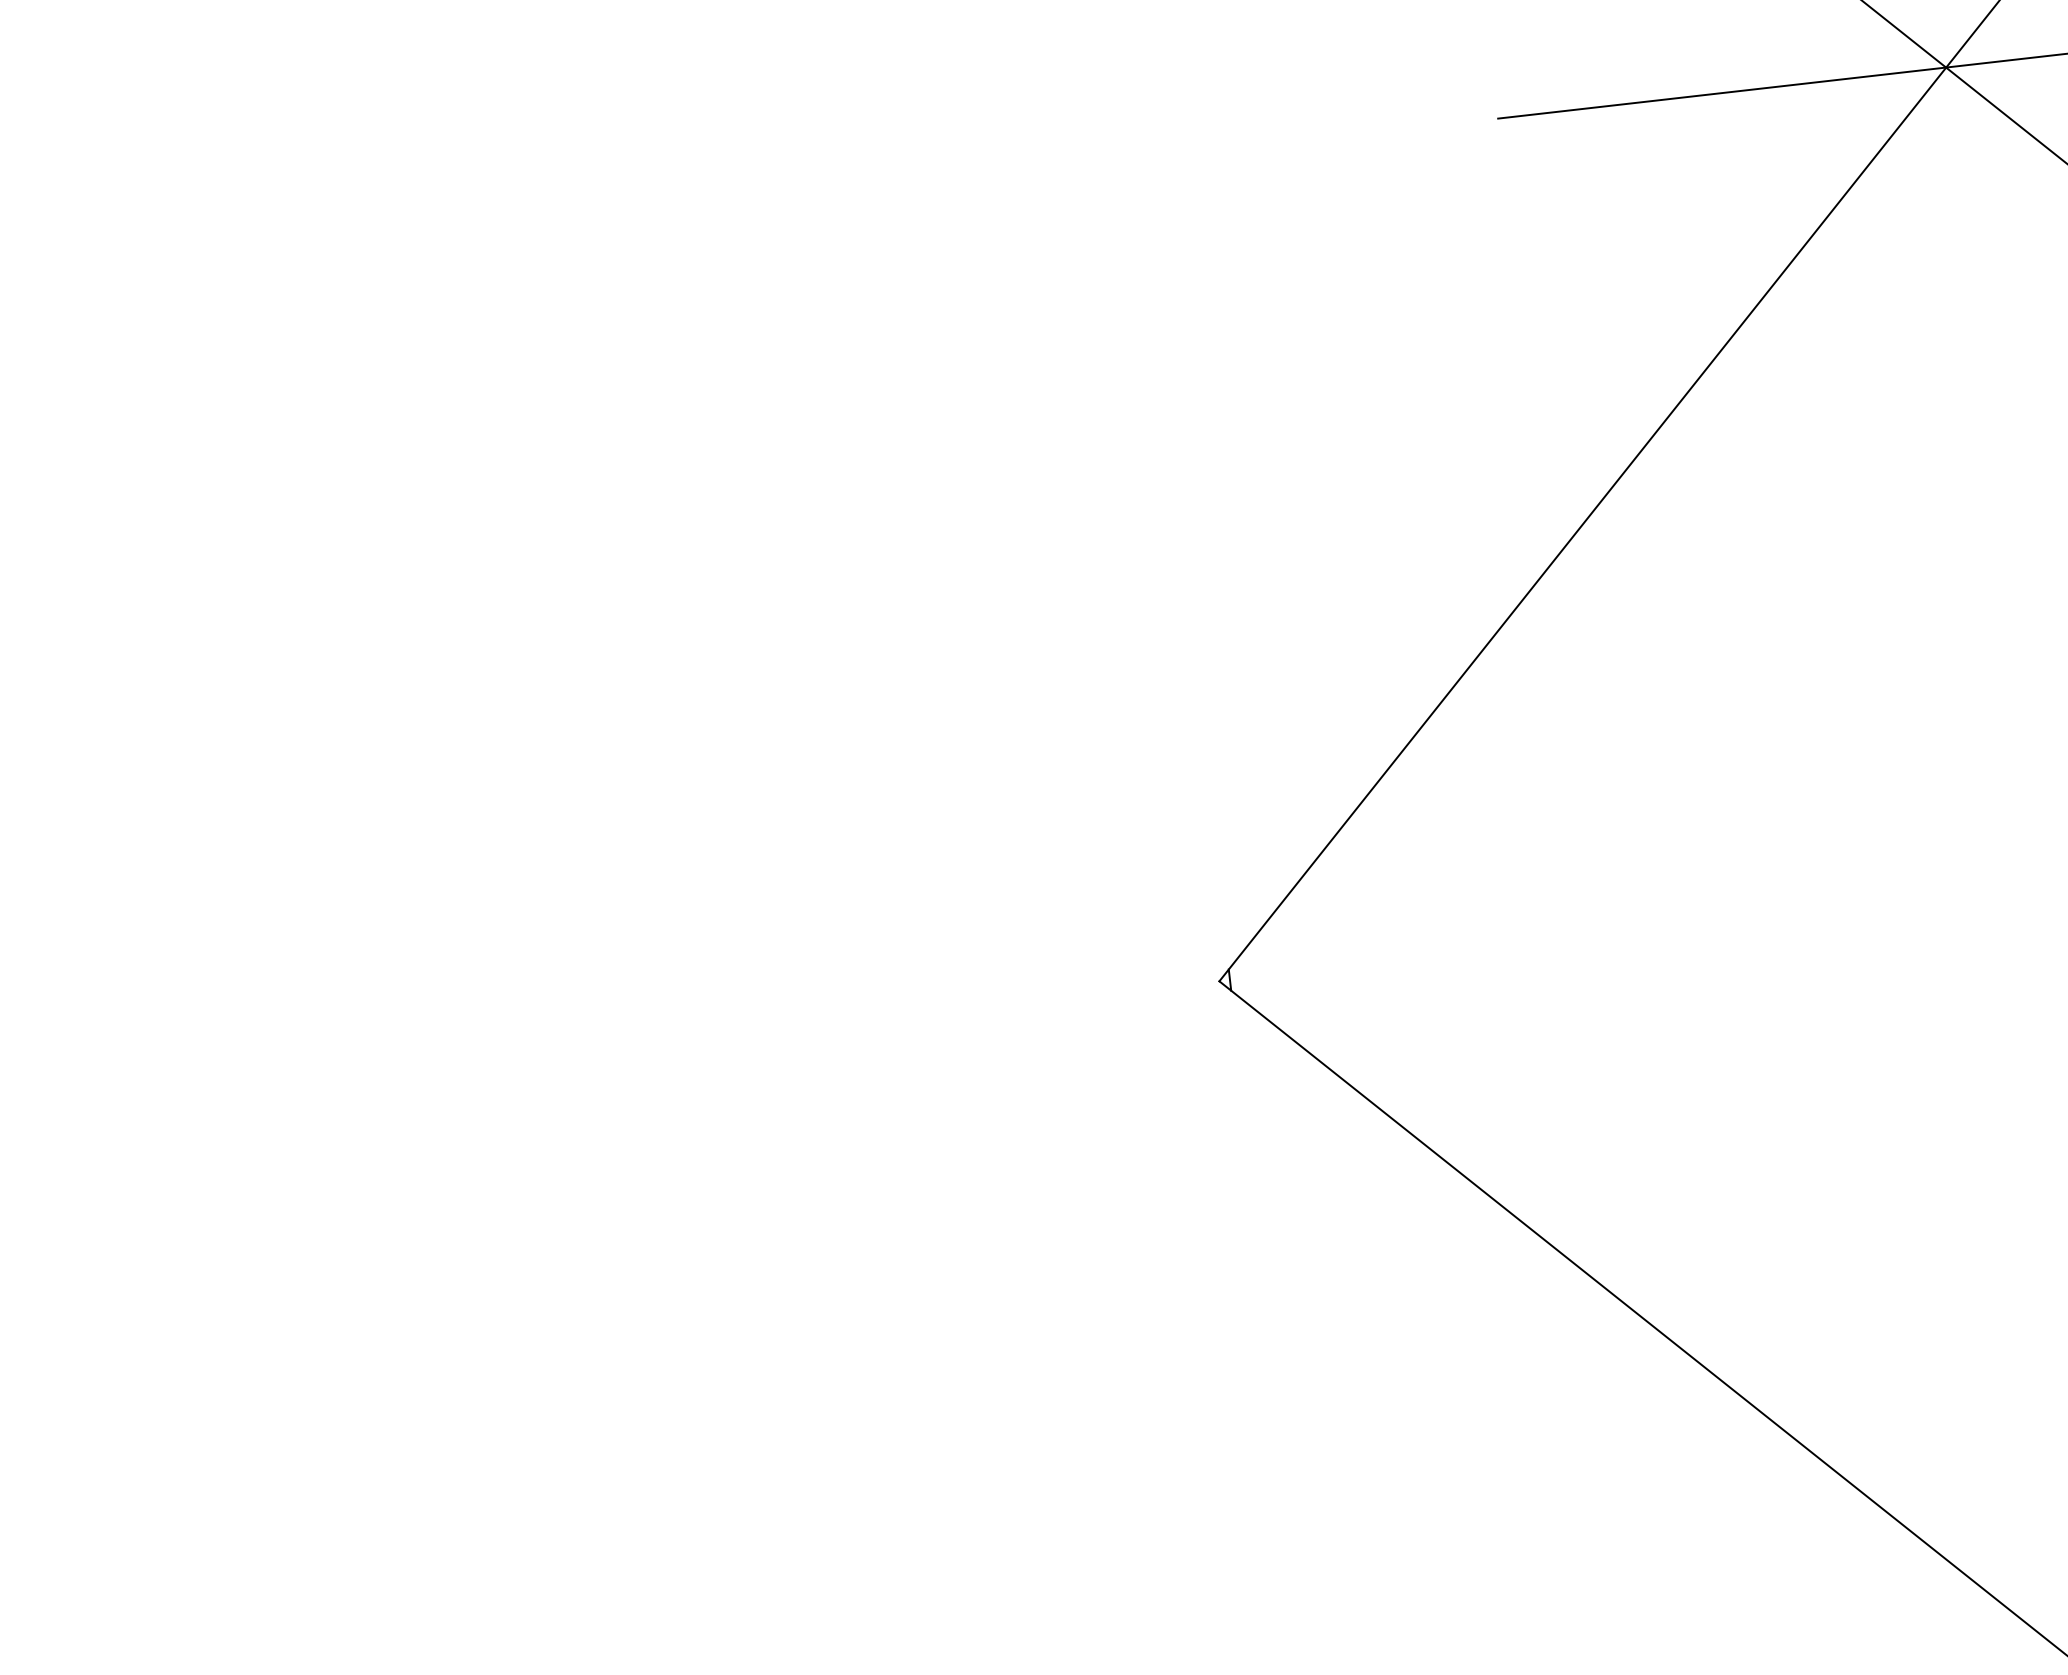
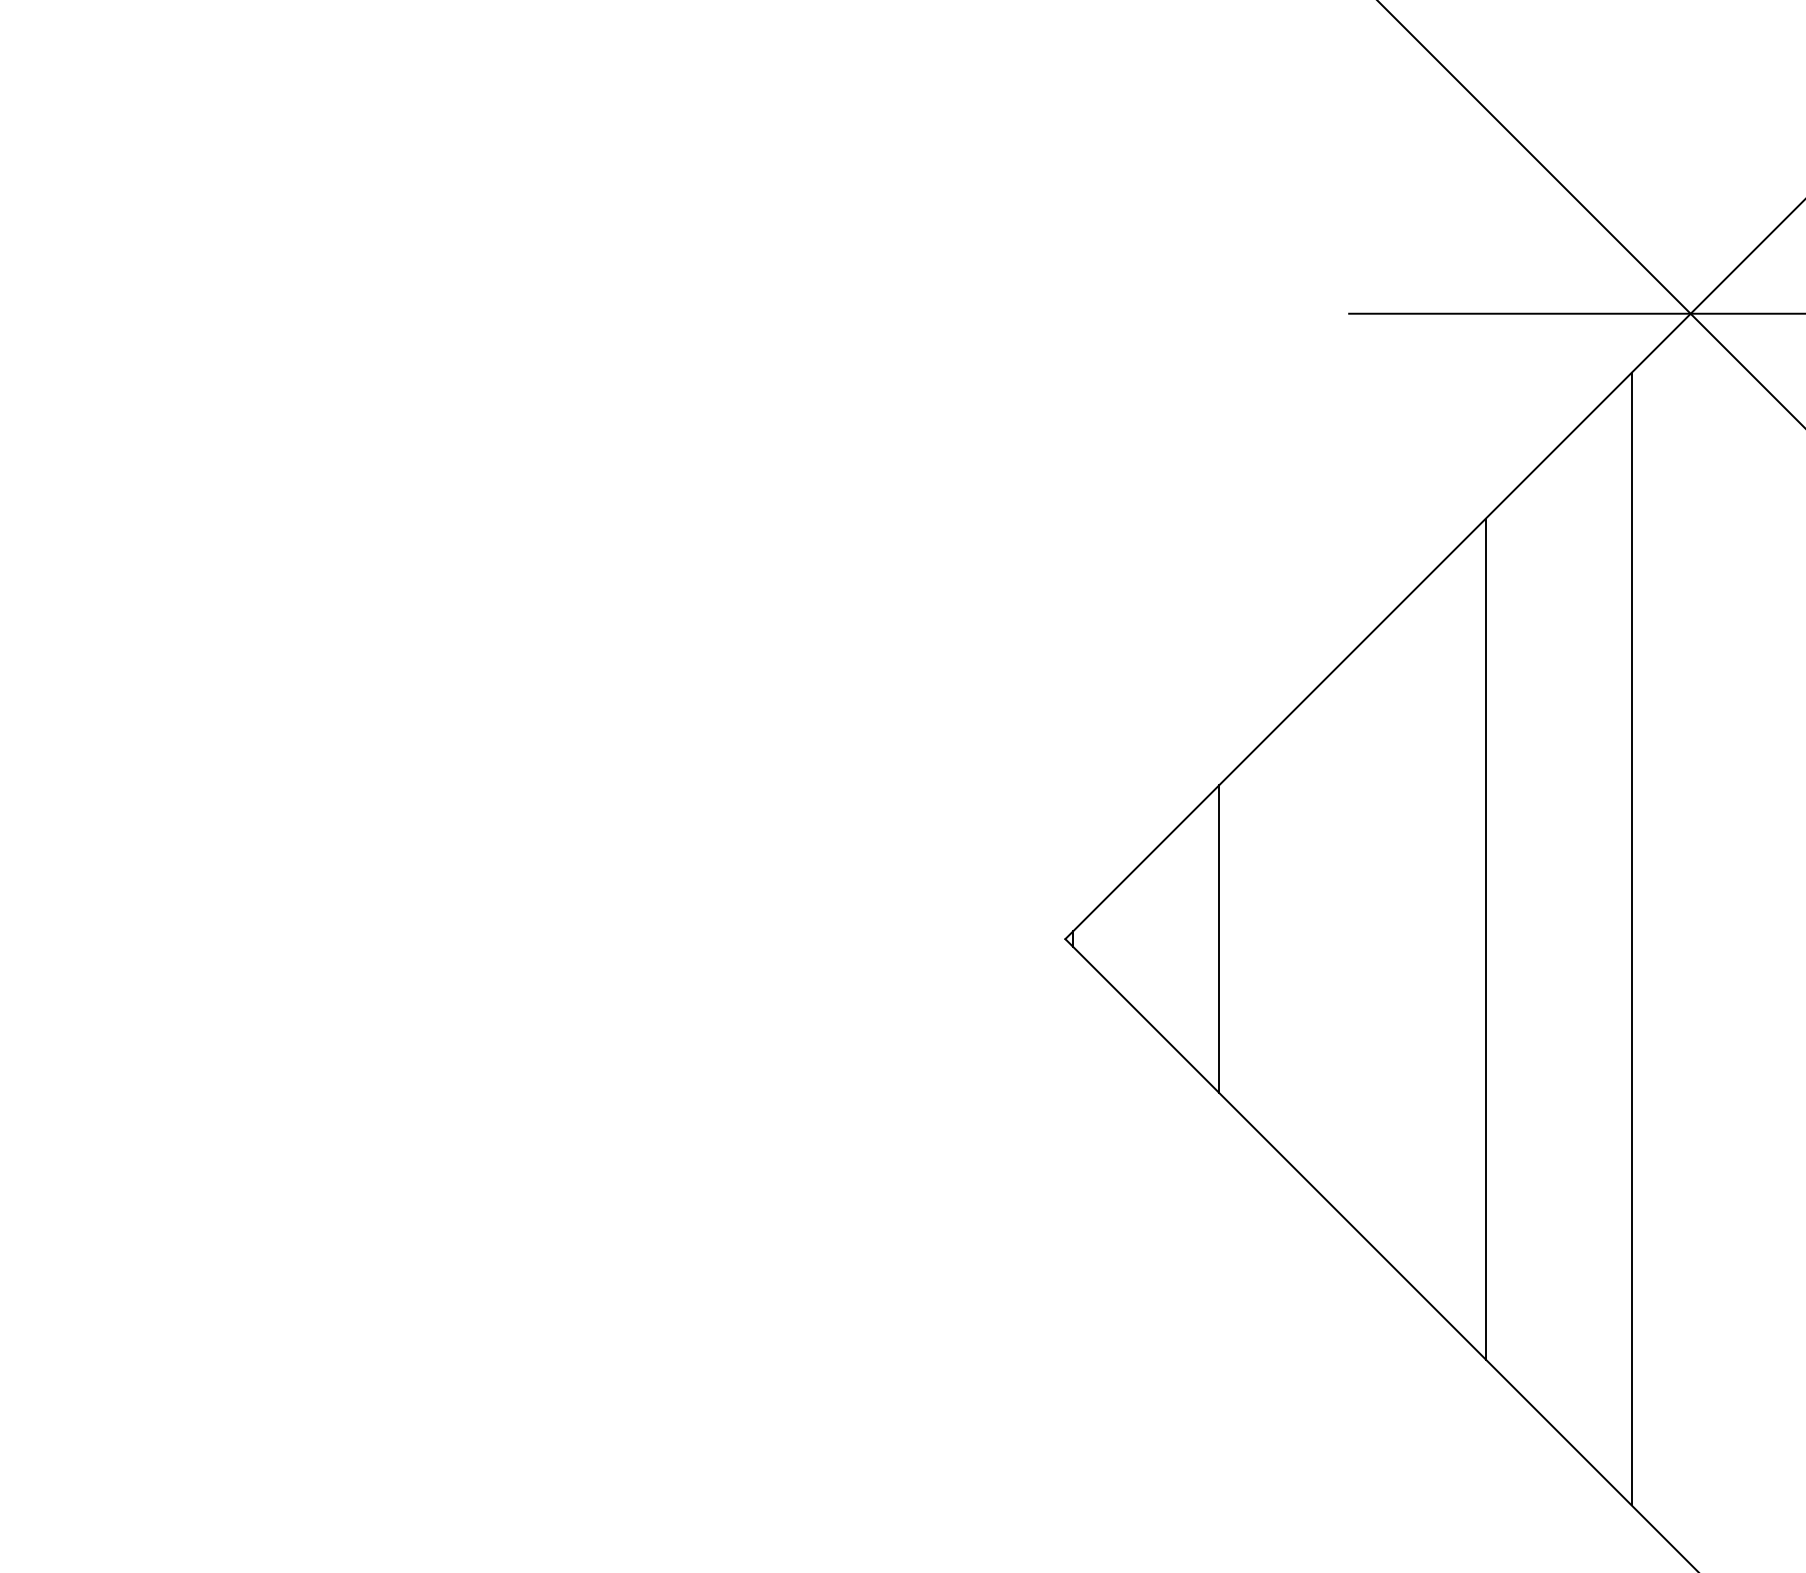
line: (1961, 895) -> (1631, 938), added
line: (1770, 917) -> (1485, 938), added
line: (1421, 958) -> (1219, 939), added

